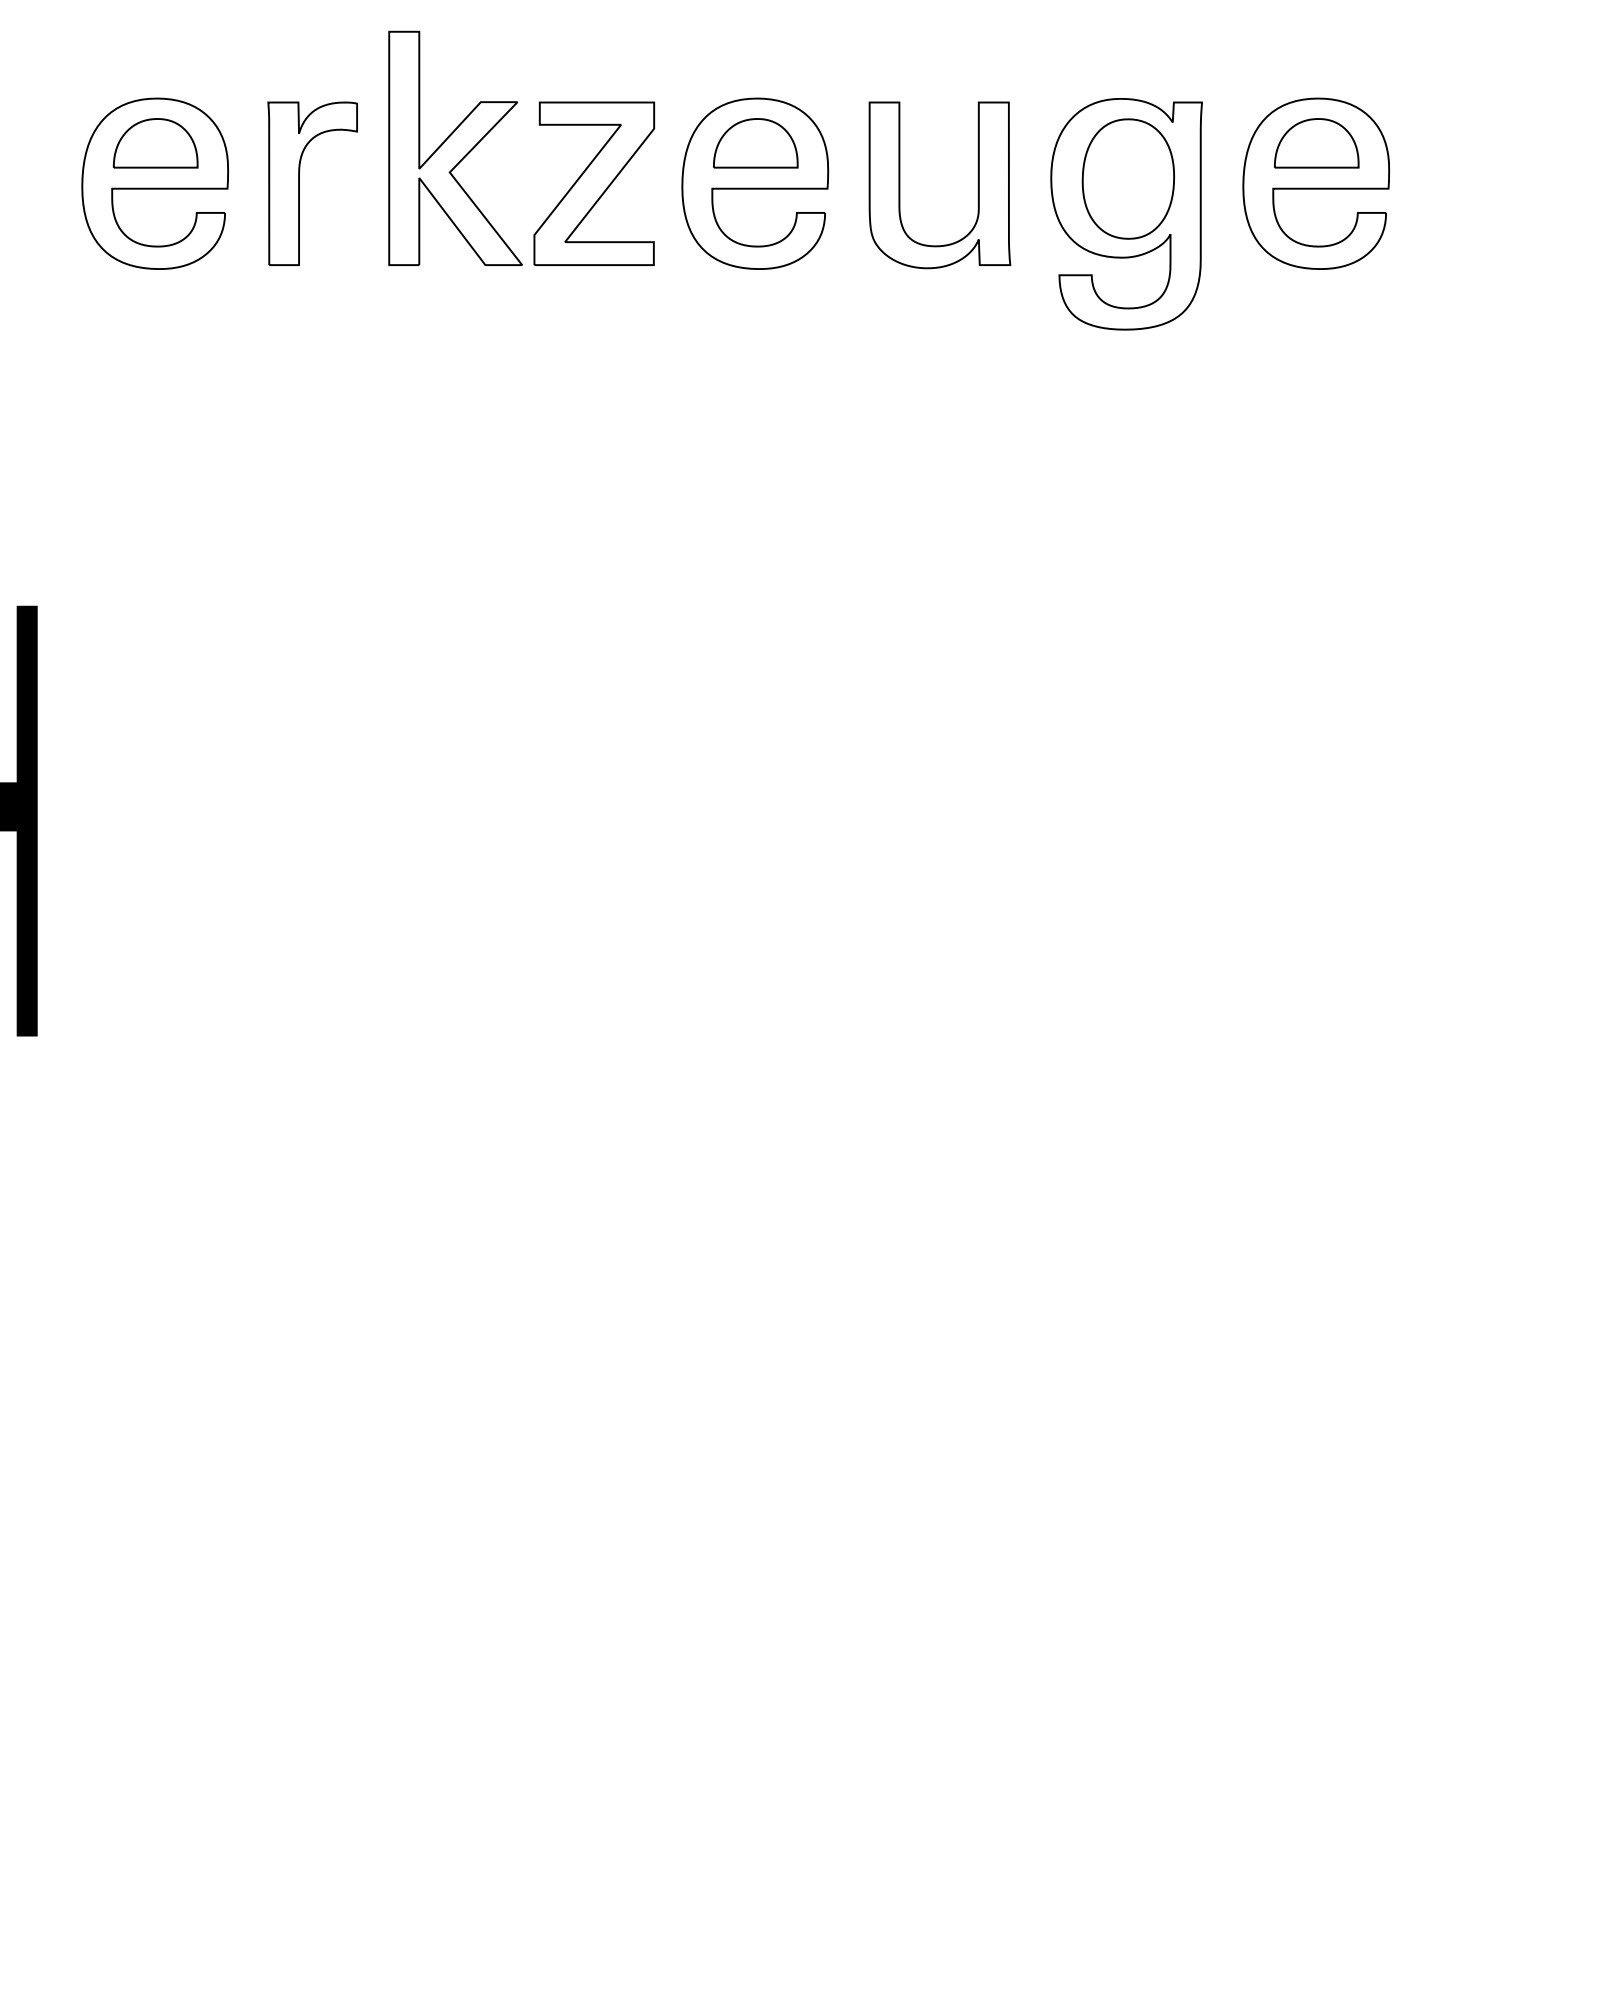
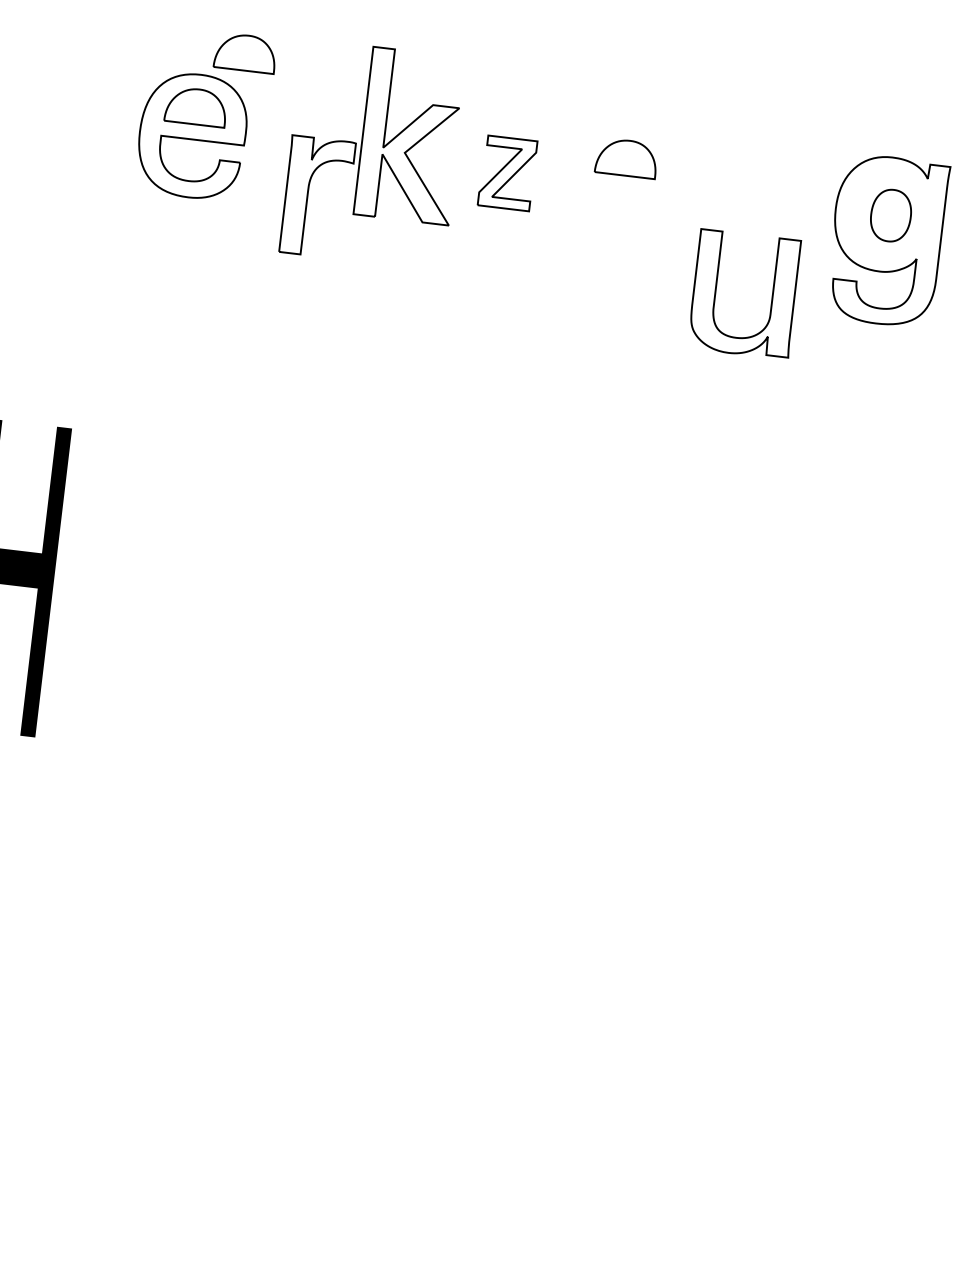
part: (214, 61) -> (245, 53), added
part: (1127, 178) -> (890, 215), size x0.6
part: (299, 183) -> (307, 195), moved
part: (594, 183) -> (507, 173), size x0.6
part: (755, 183) -> (623, 186), removed
part: (900, 185) -> (716, 291), moved

